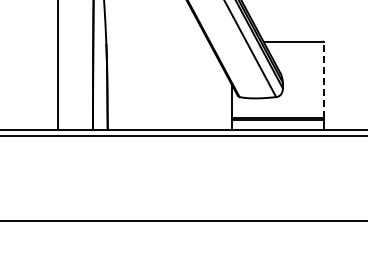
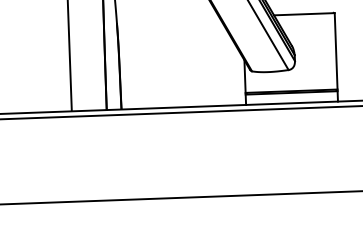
line: (324, 79) -> (336, 50), dashed -> solid

